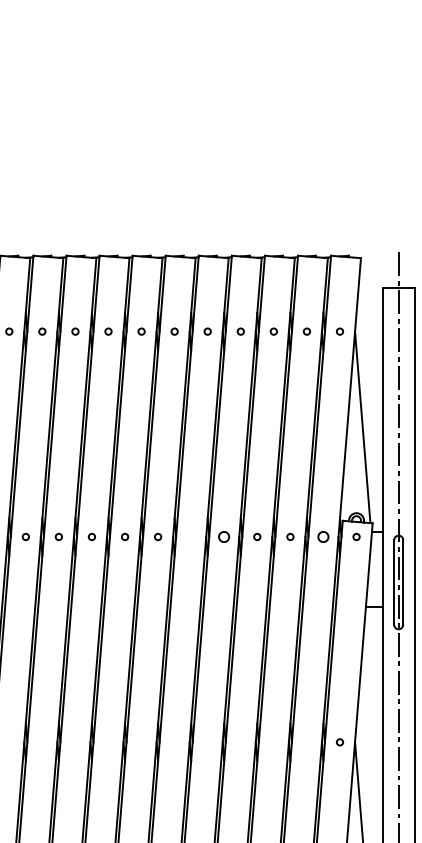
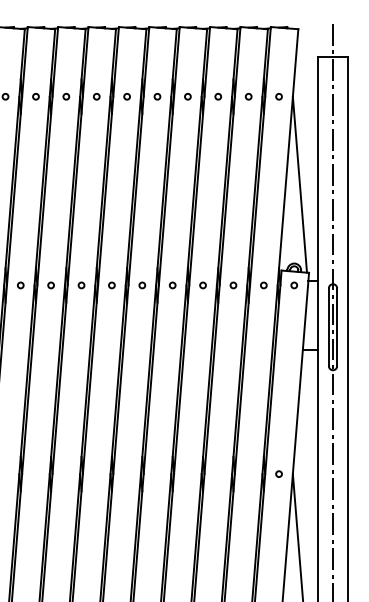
circle: (191, 536) -> (142, 284), added
circle: (224, 536) -> (172, 284), size x0.62
circle: (323, 536) -> (263, 284), size x0.62

